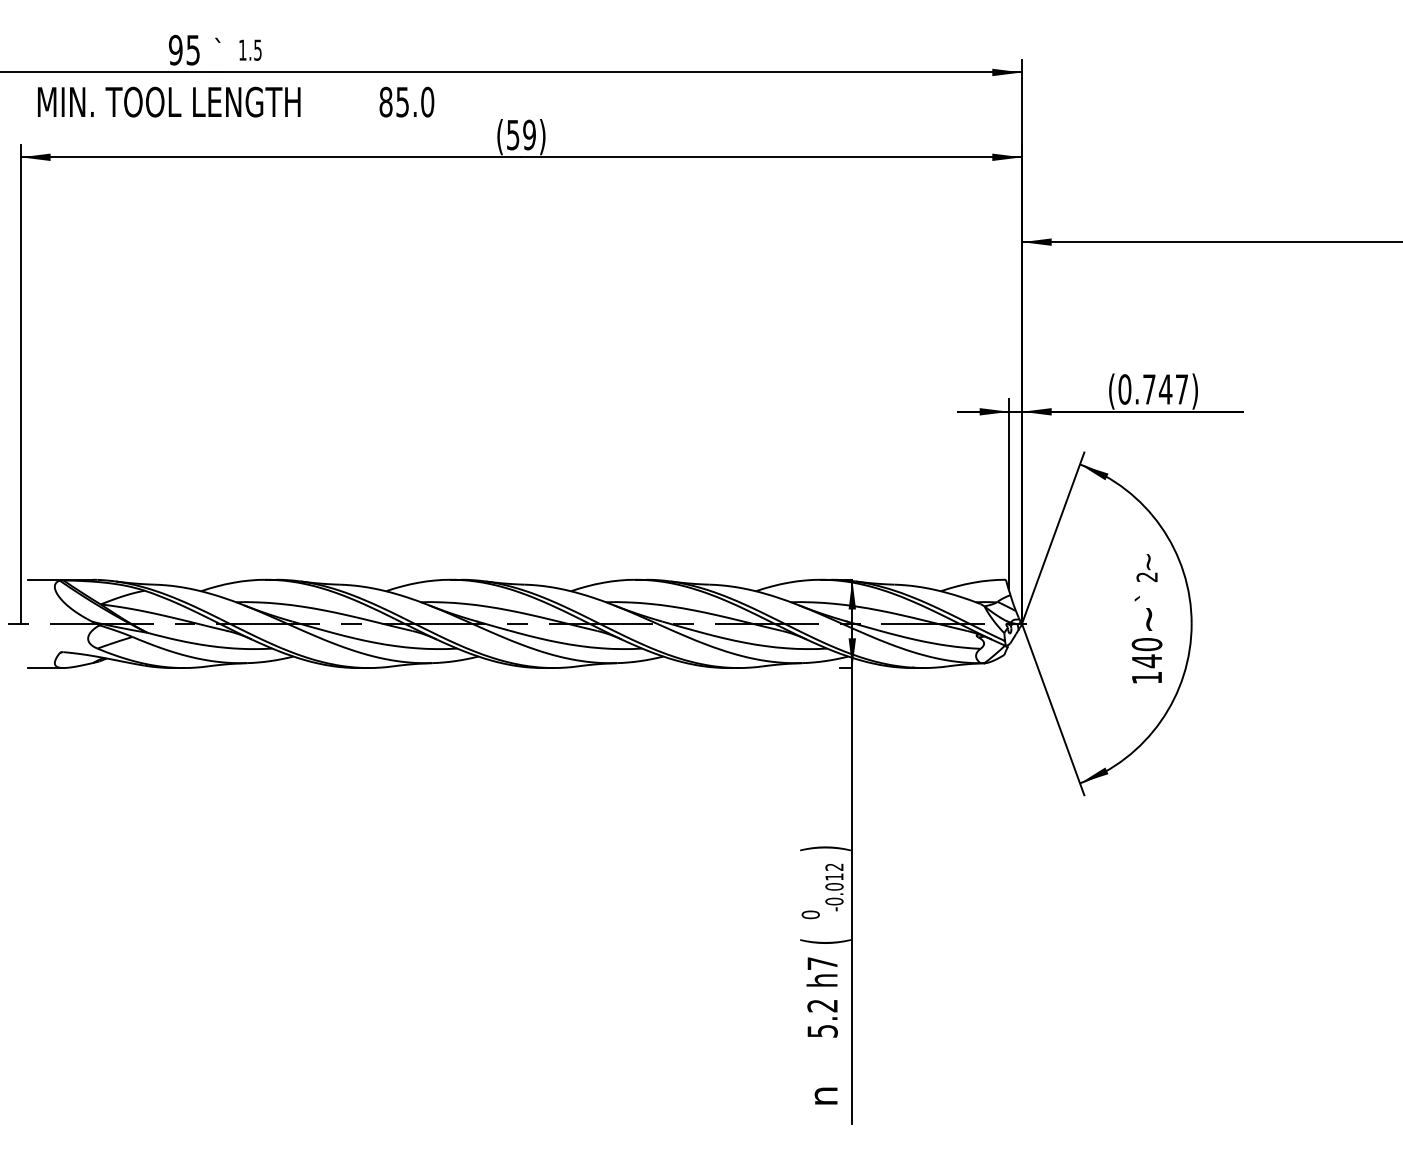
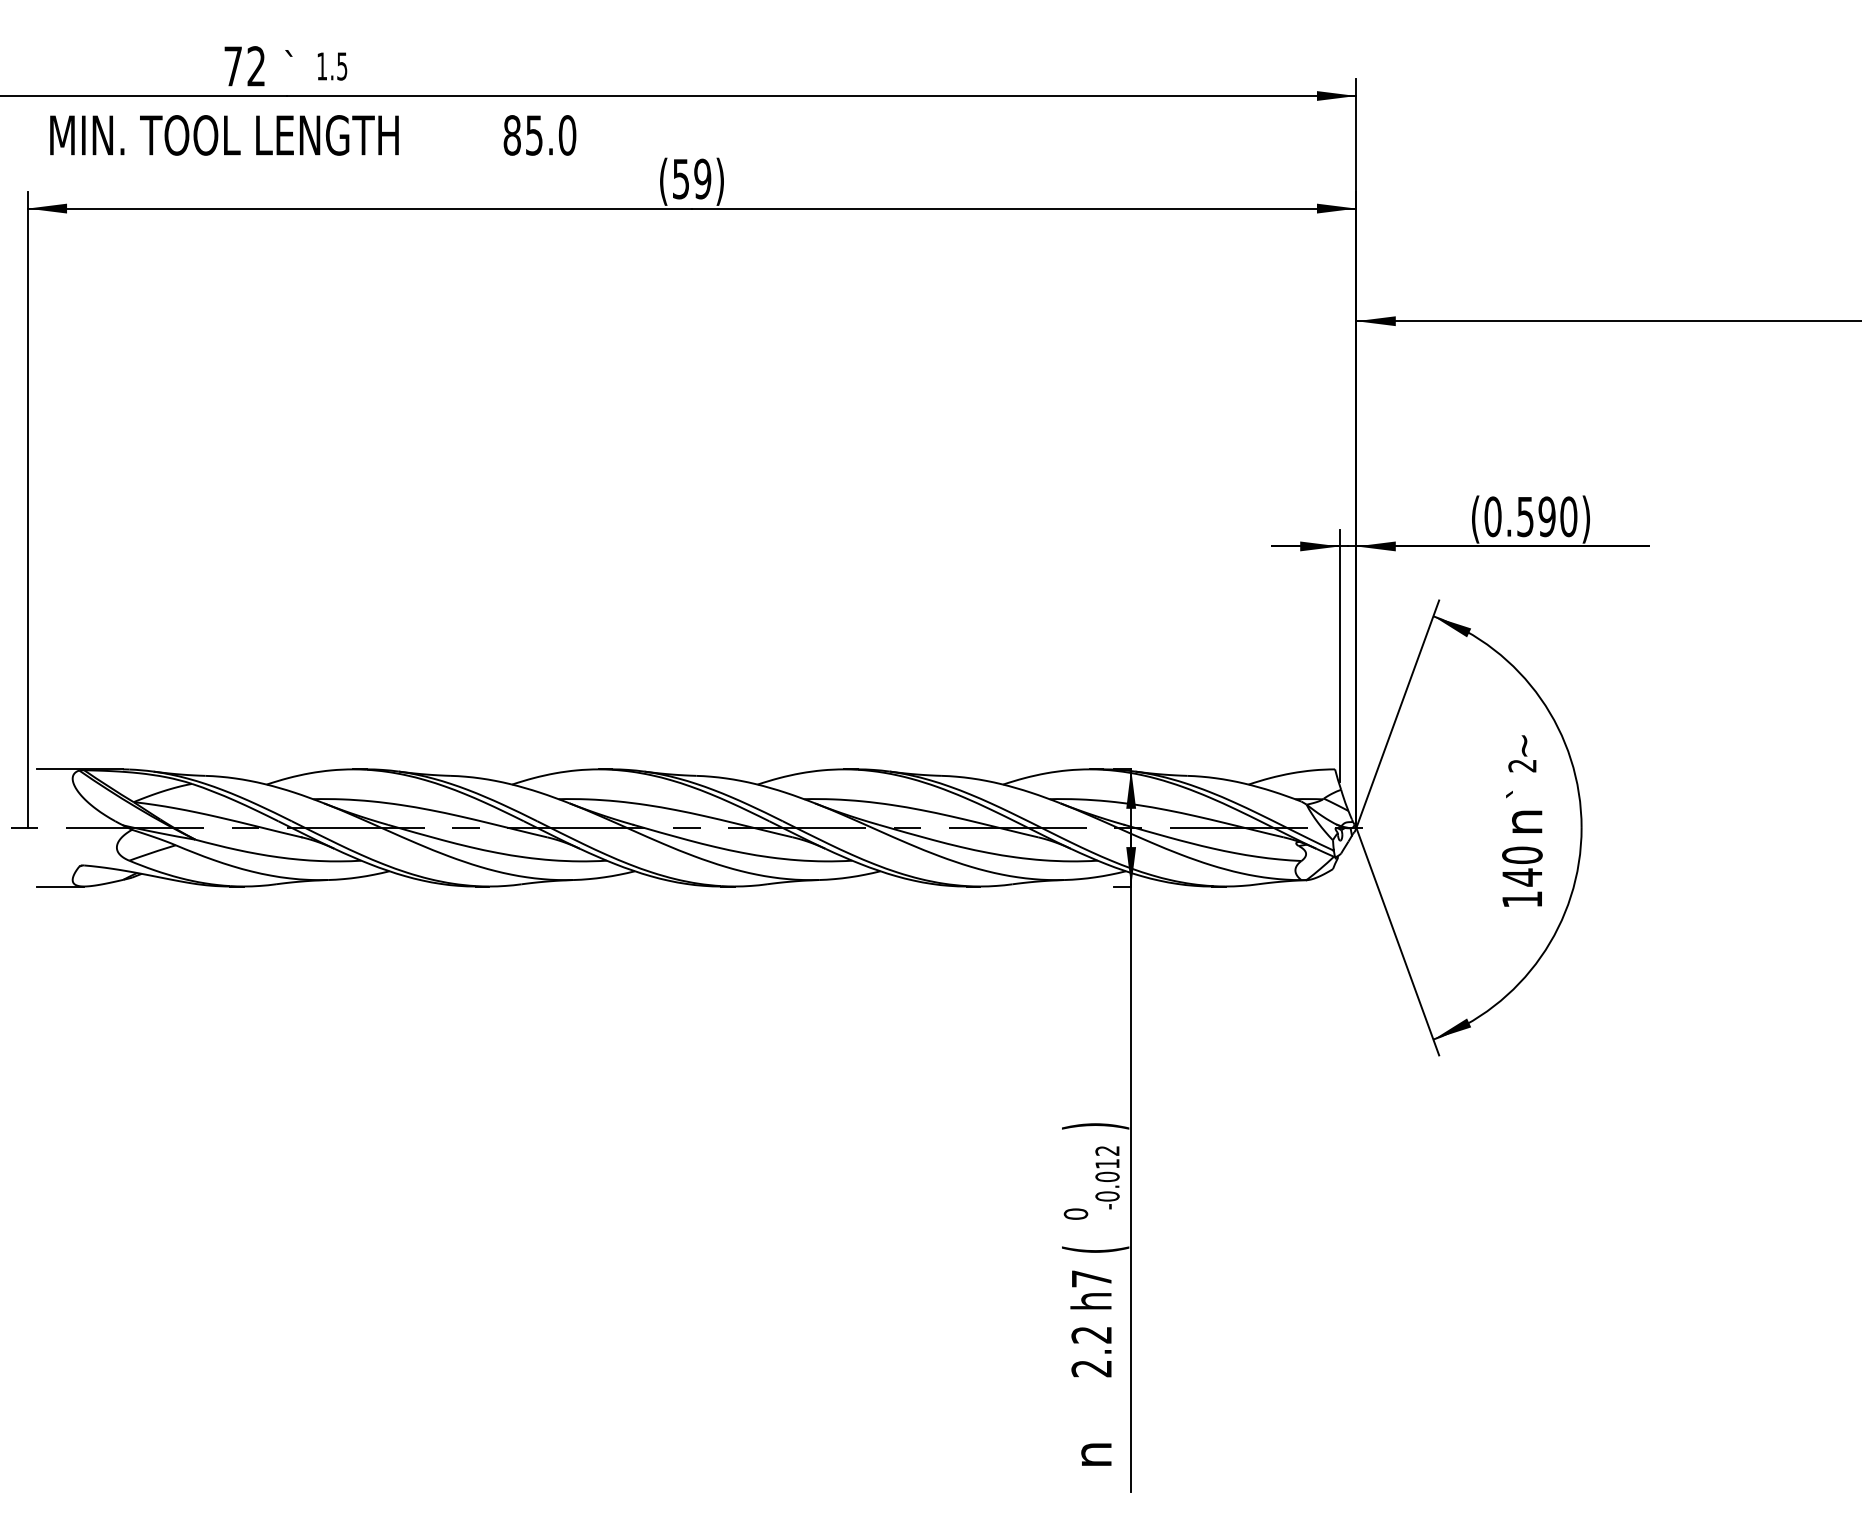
text: (184, 50) -> (244, 66), 95 -> 72
text: (1165, 389) -> (1547, 516), (0.747) -> (0.590)
text: (1150, 619) -> (1527, 821), ~ -> n
text: (822, 1031) -> (1091, 1368), 5.2 -> 2.2

